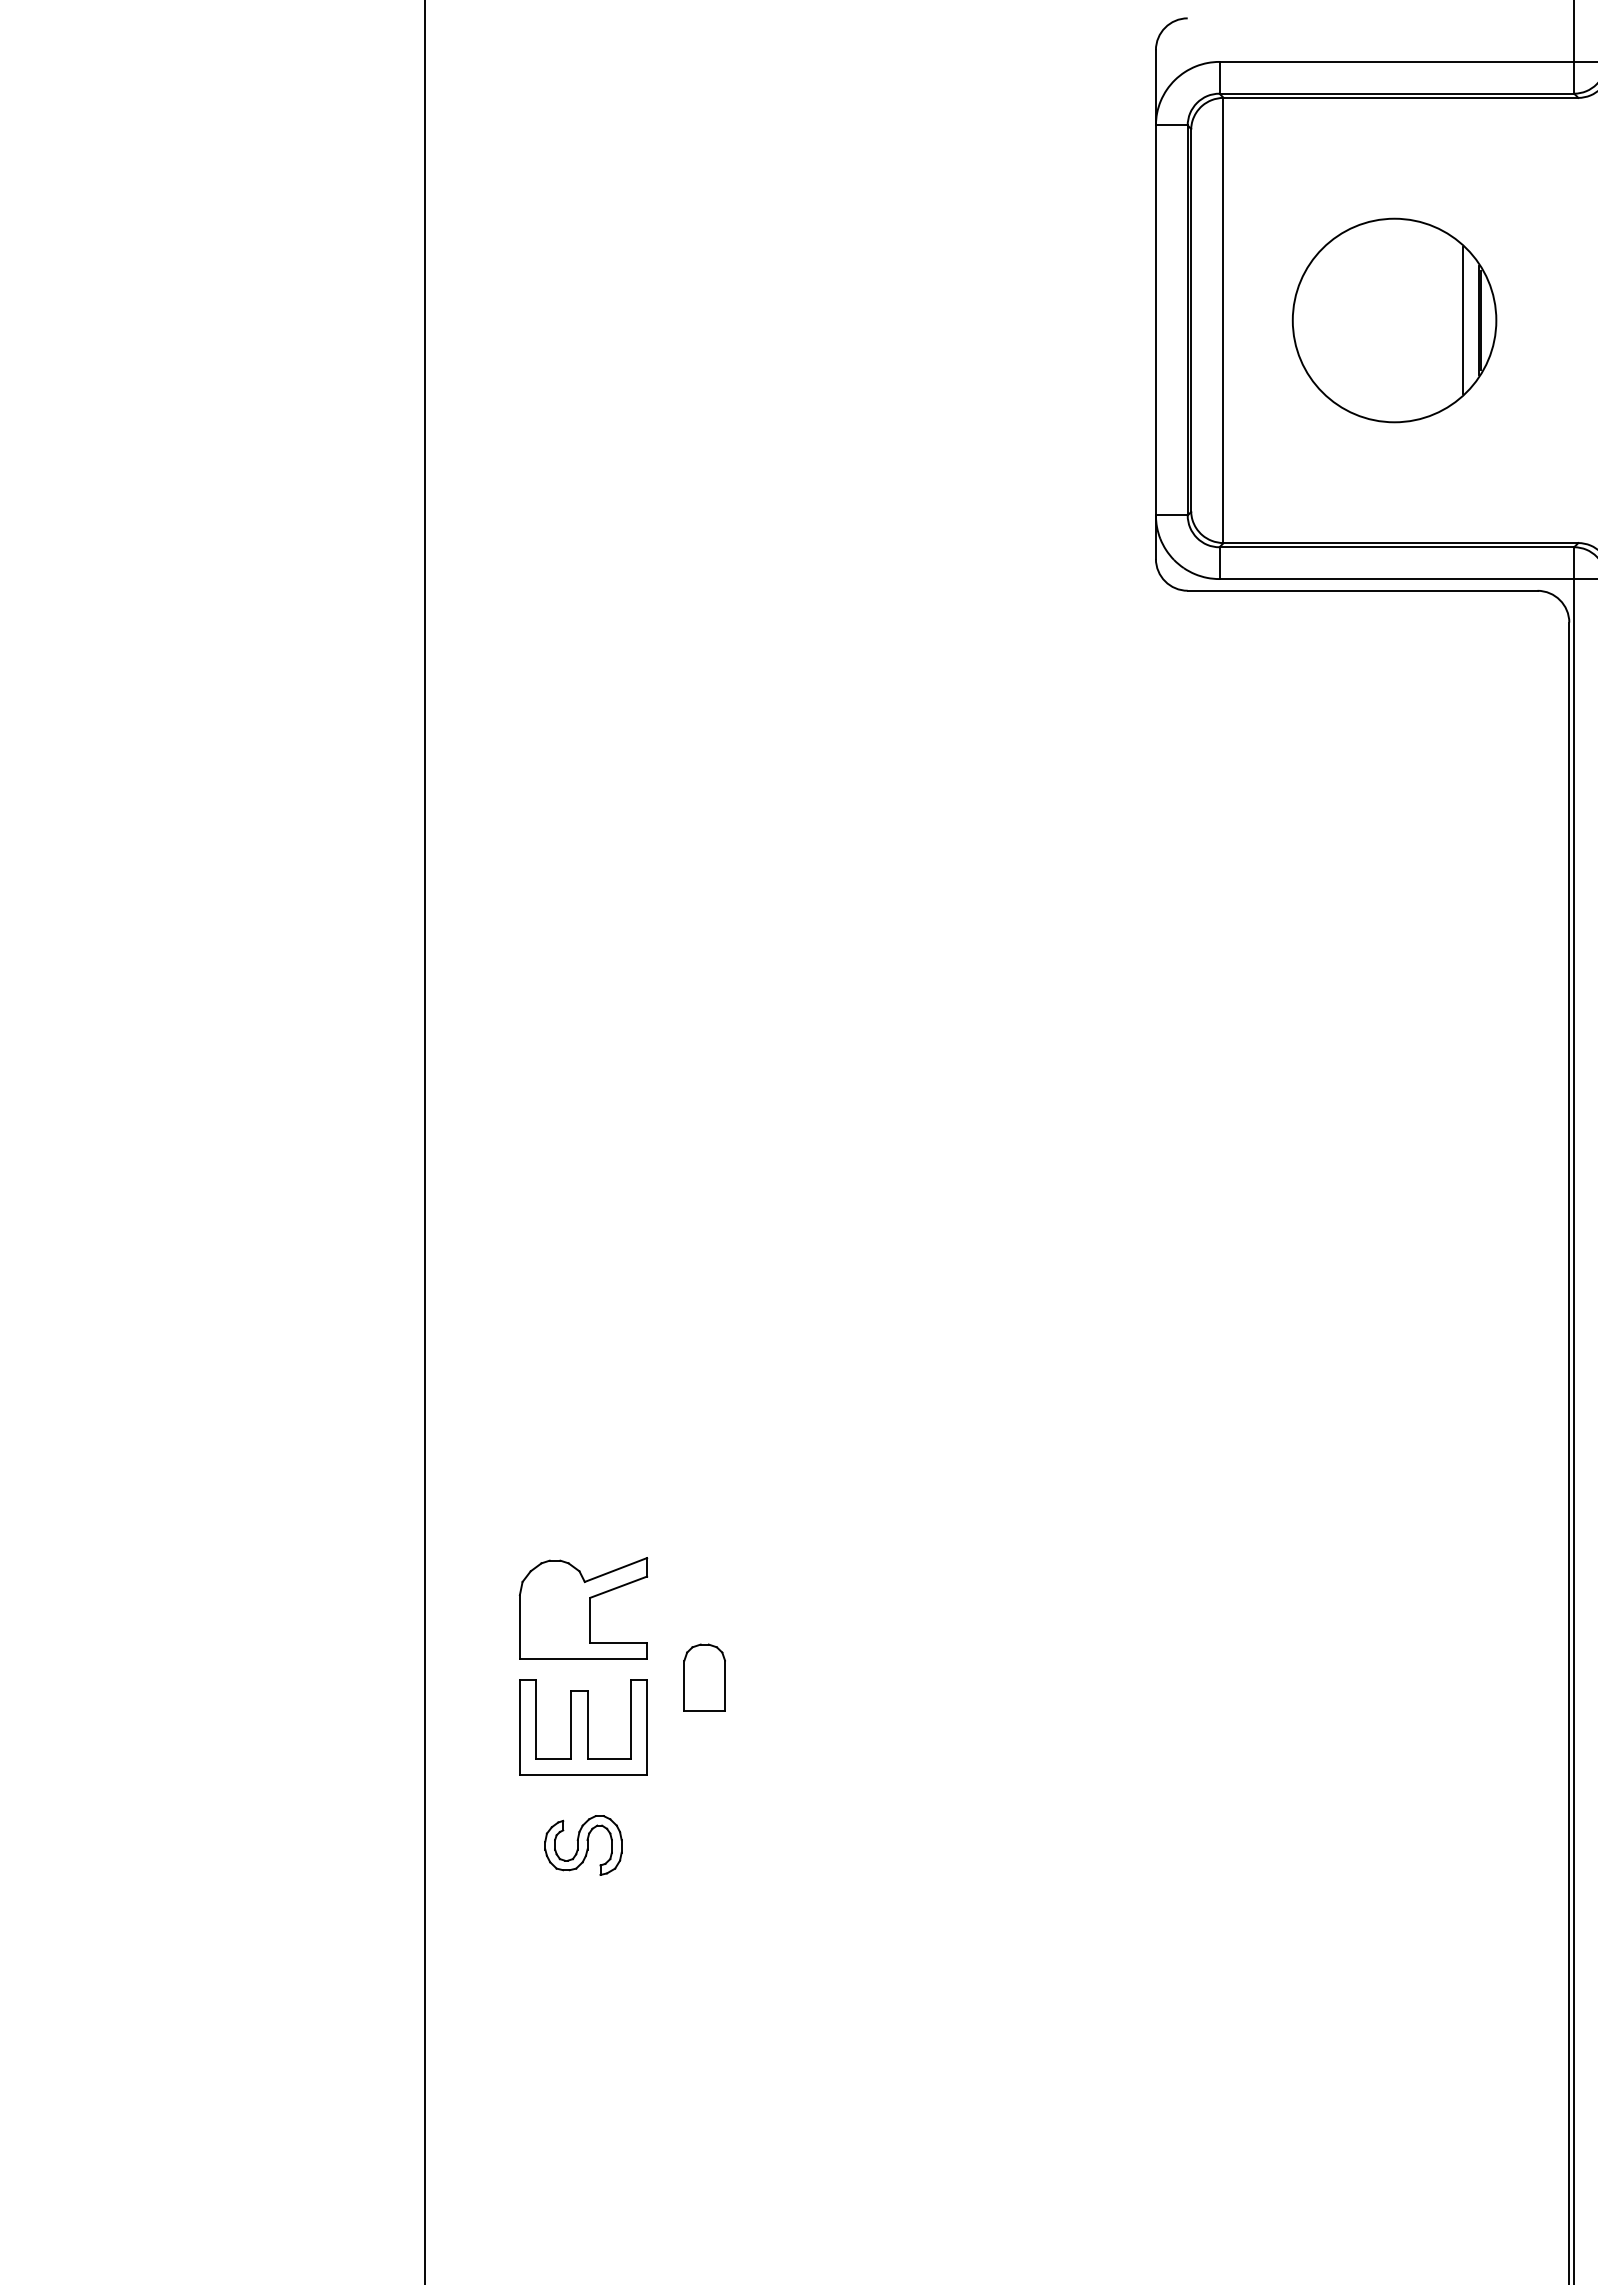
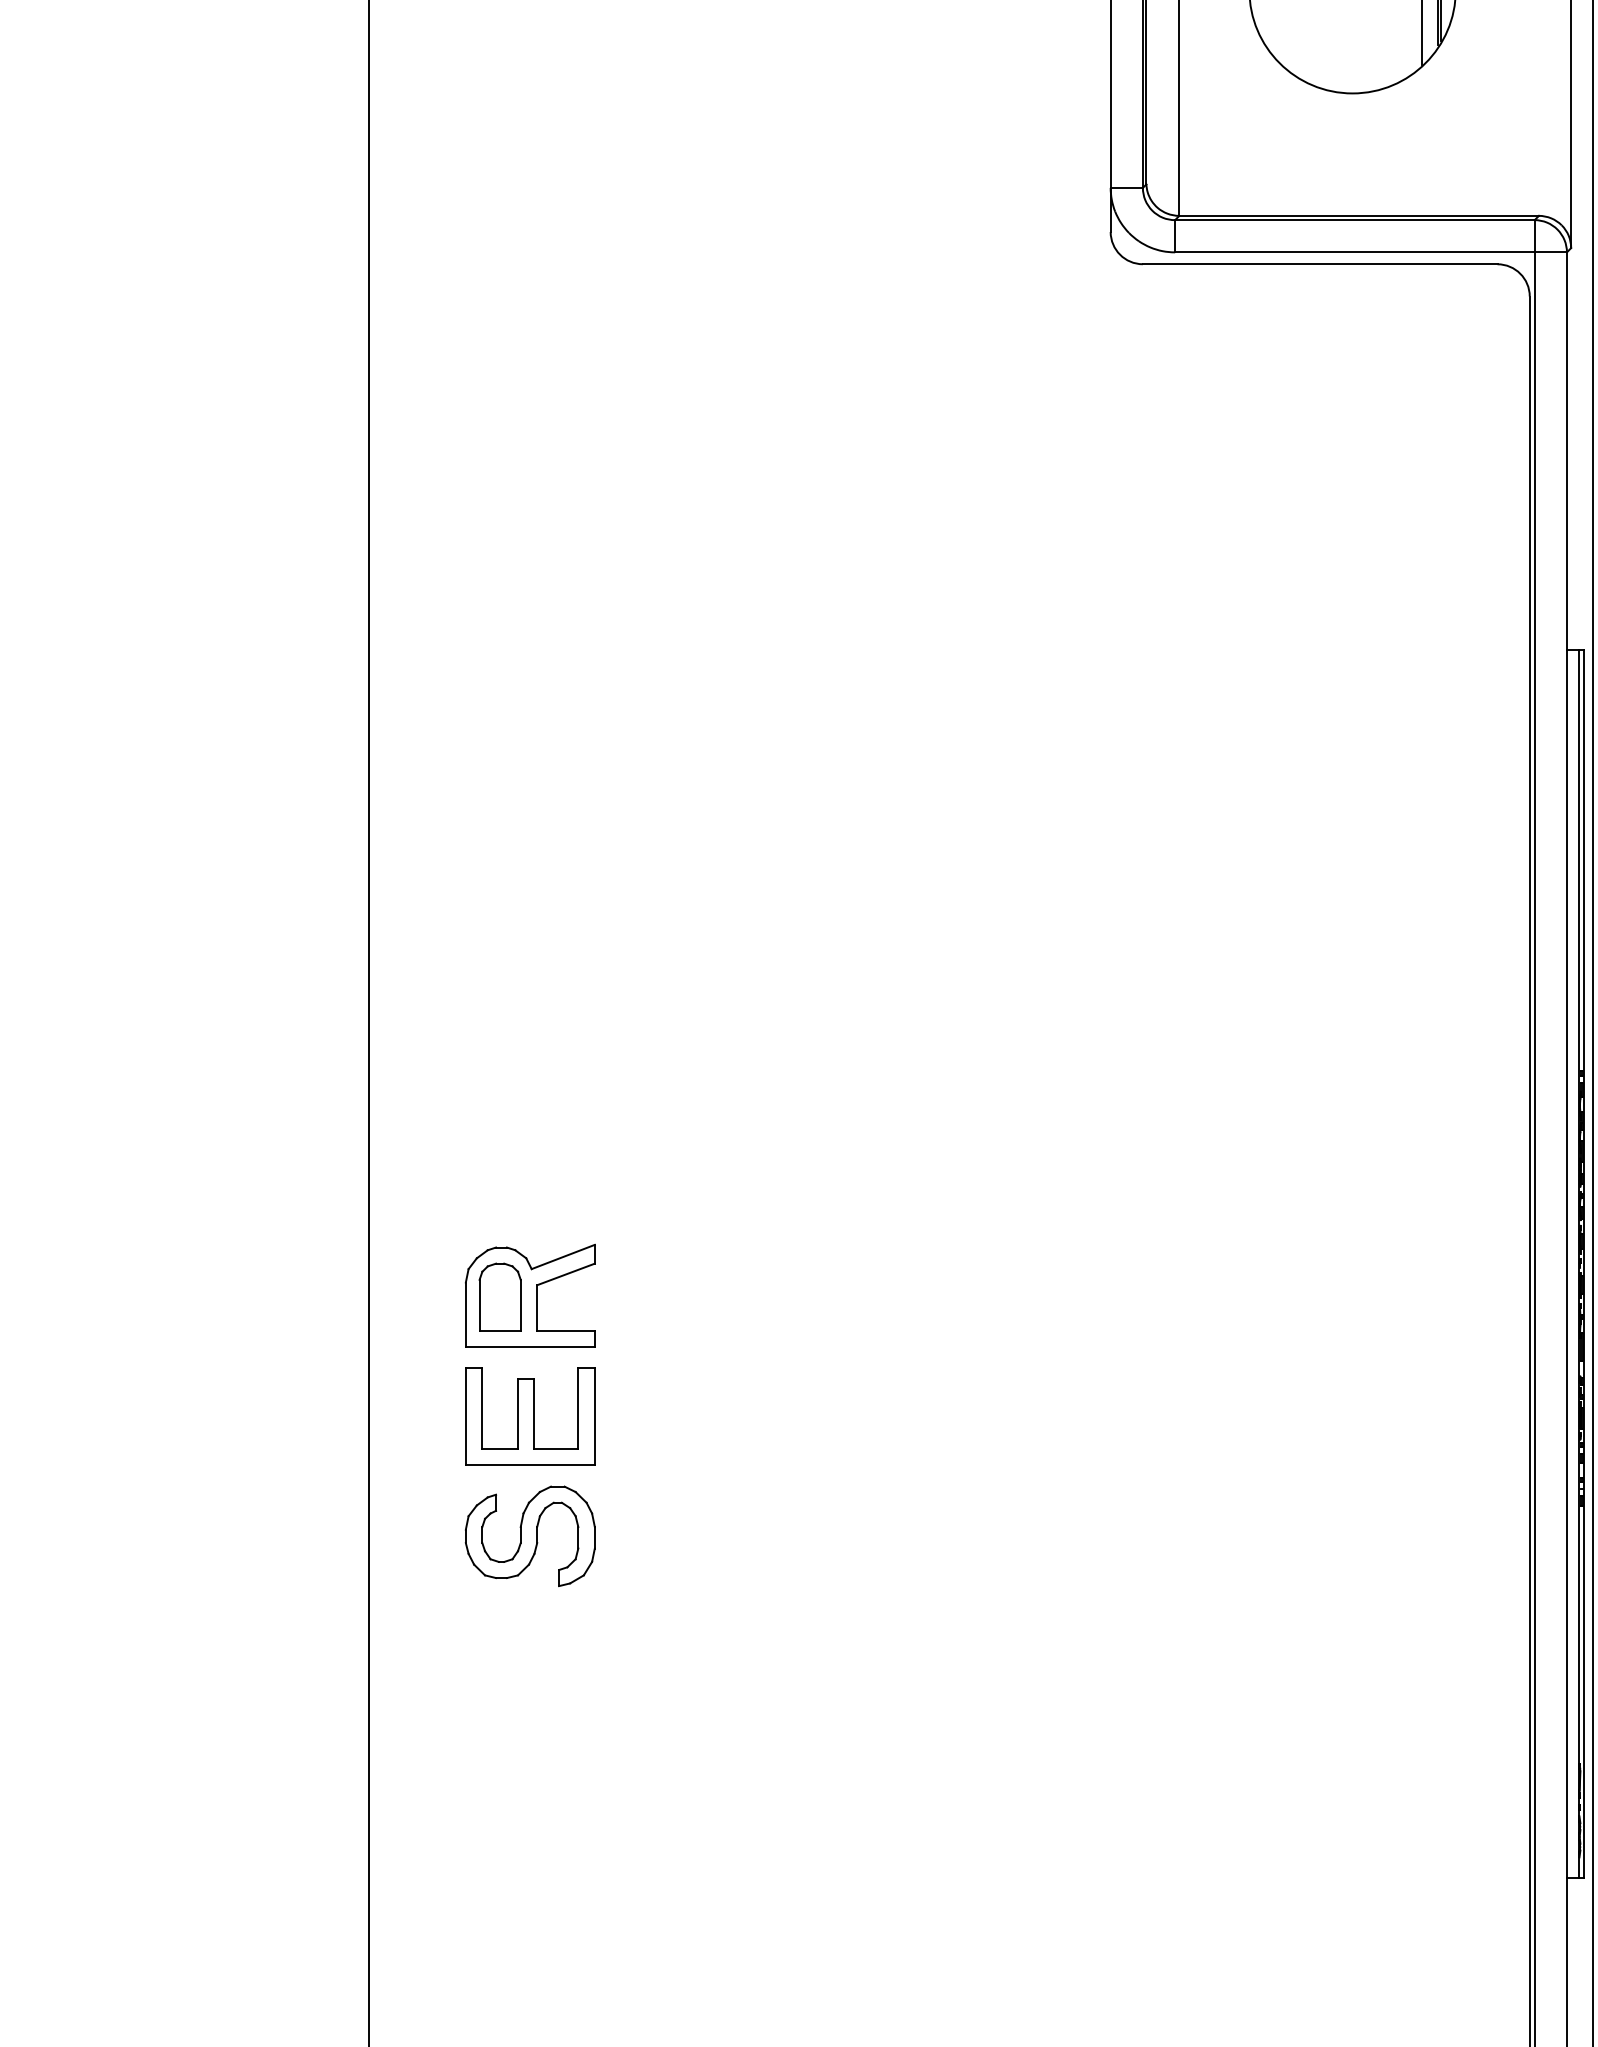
part: (704, 1677) -> (499, 1297), moved
part: (583, 1845) -> (530, 1536), size x1.67

